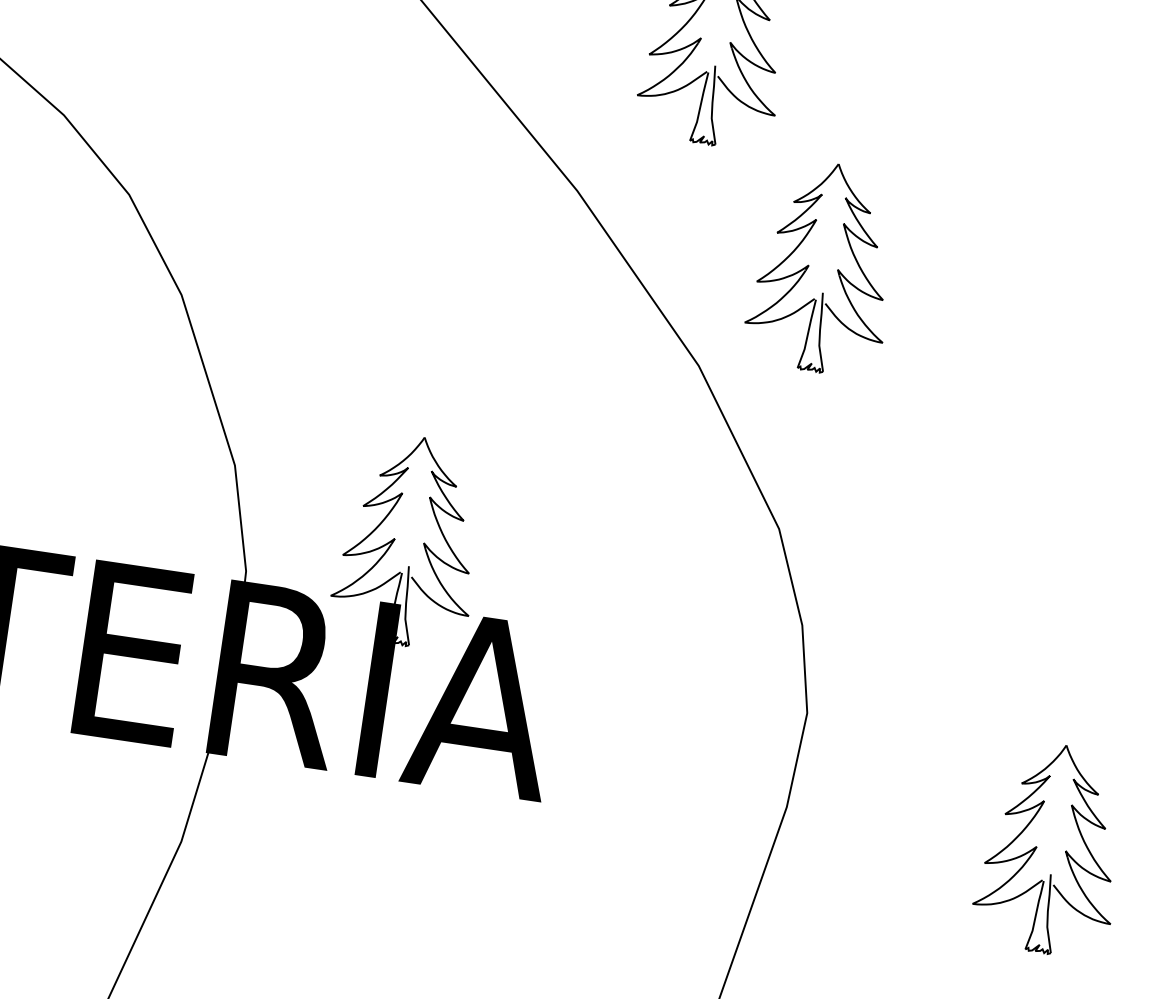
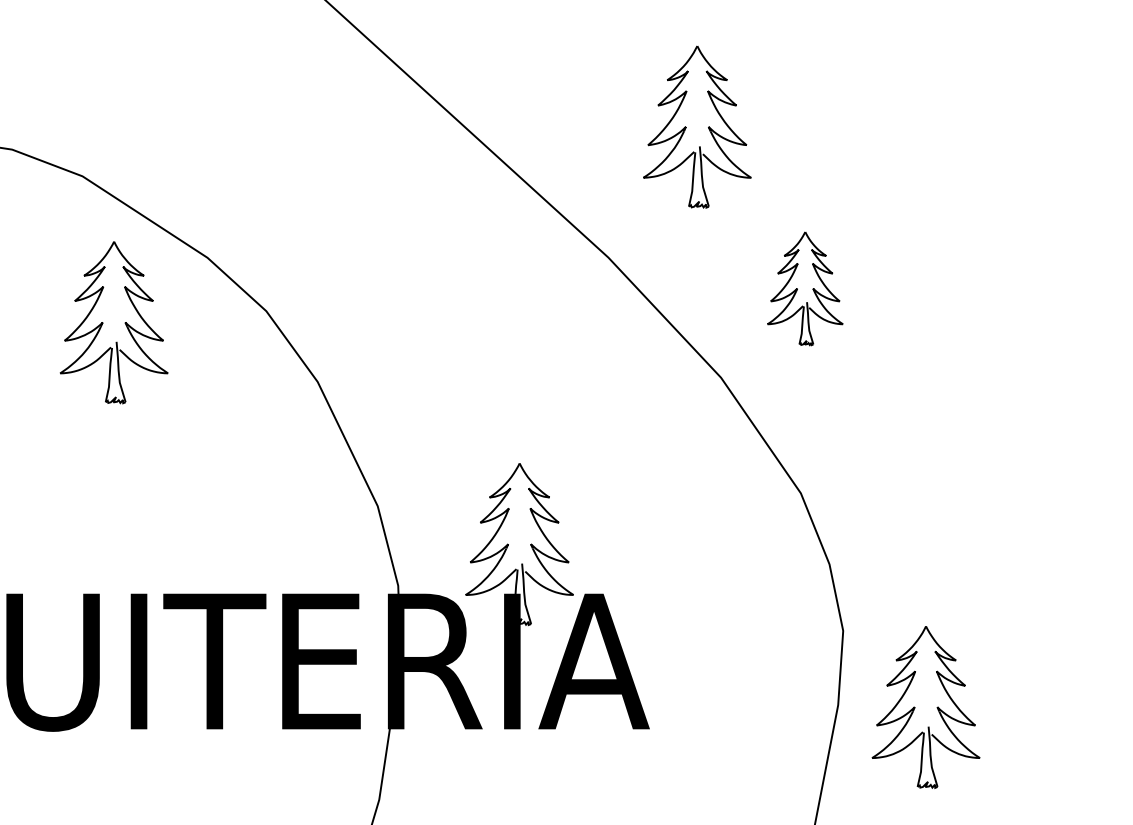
part: (823, 267) -> (805, 288), size x0.7
part: (1050, 849) -> (925, 707), moved

